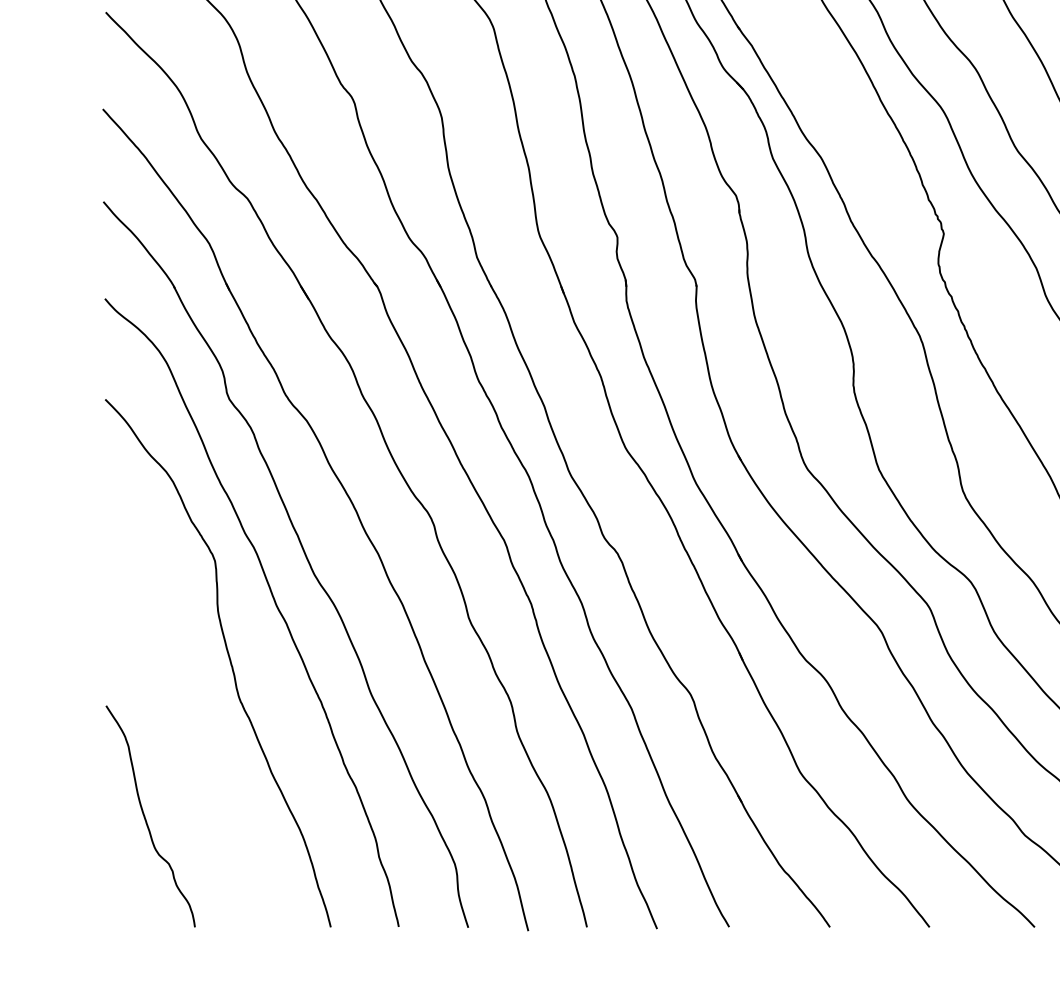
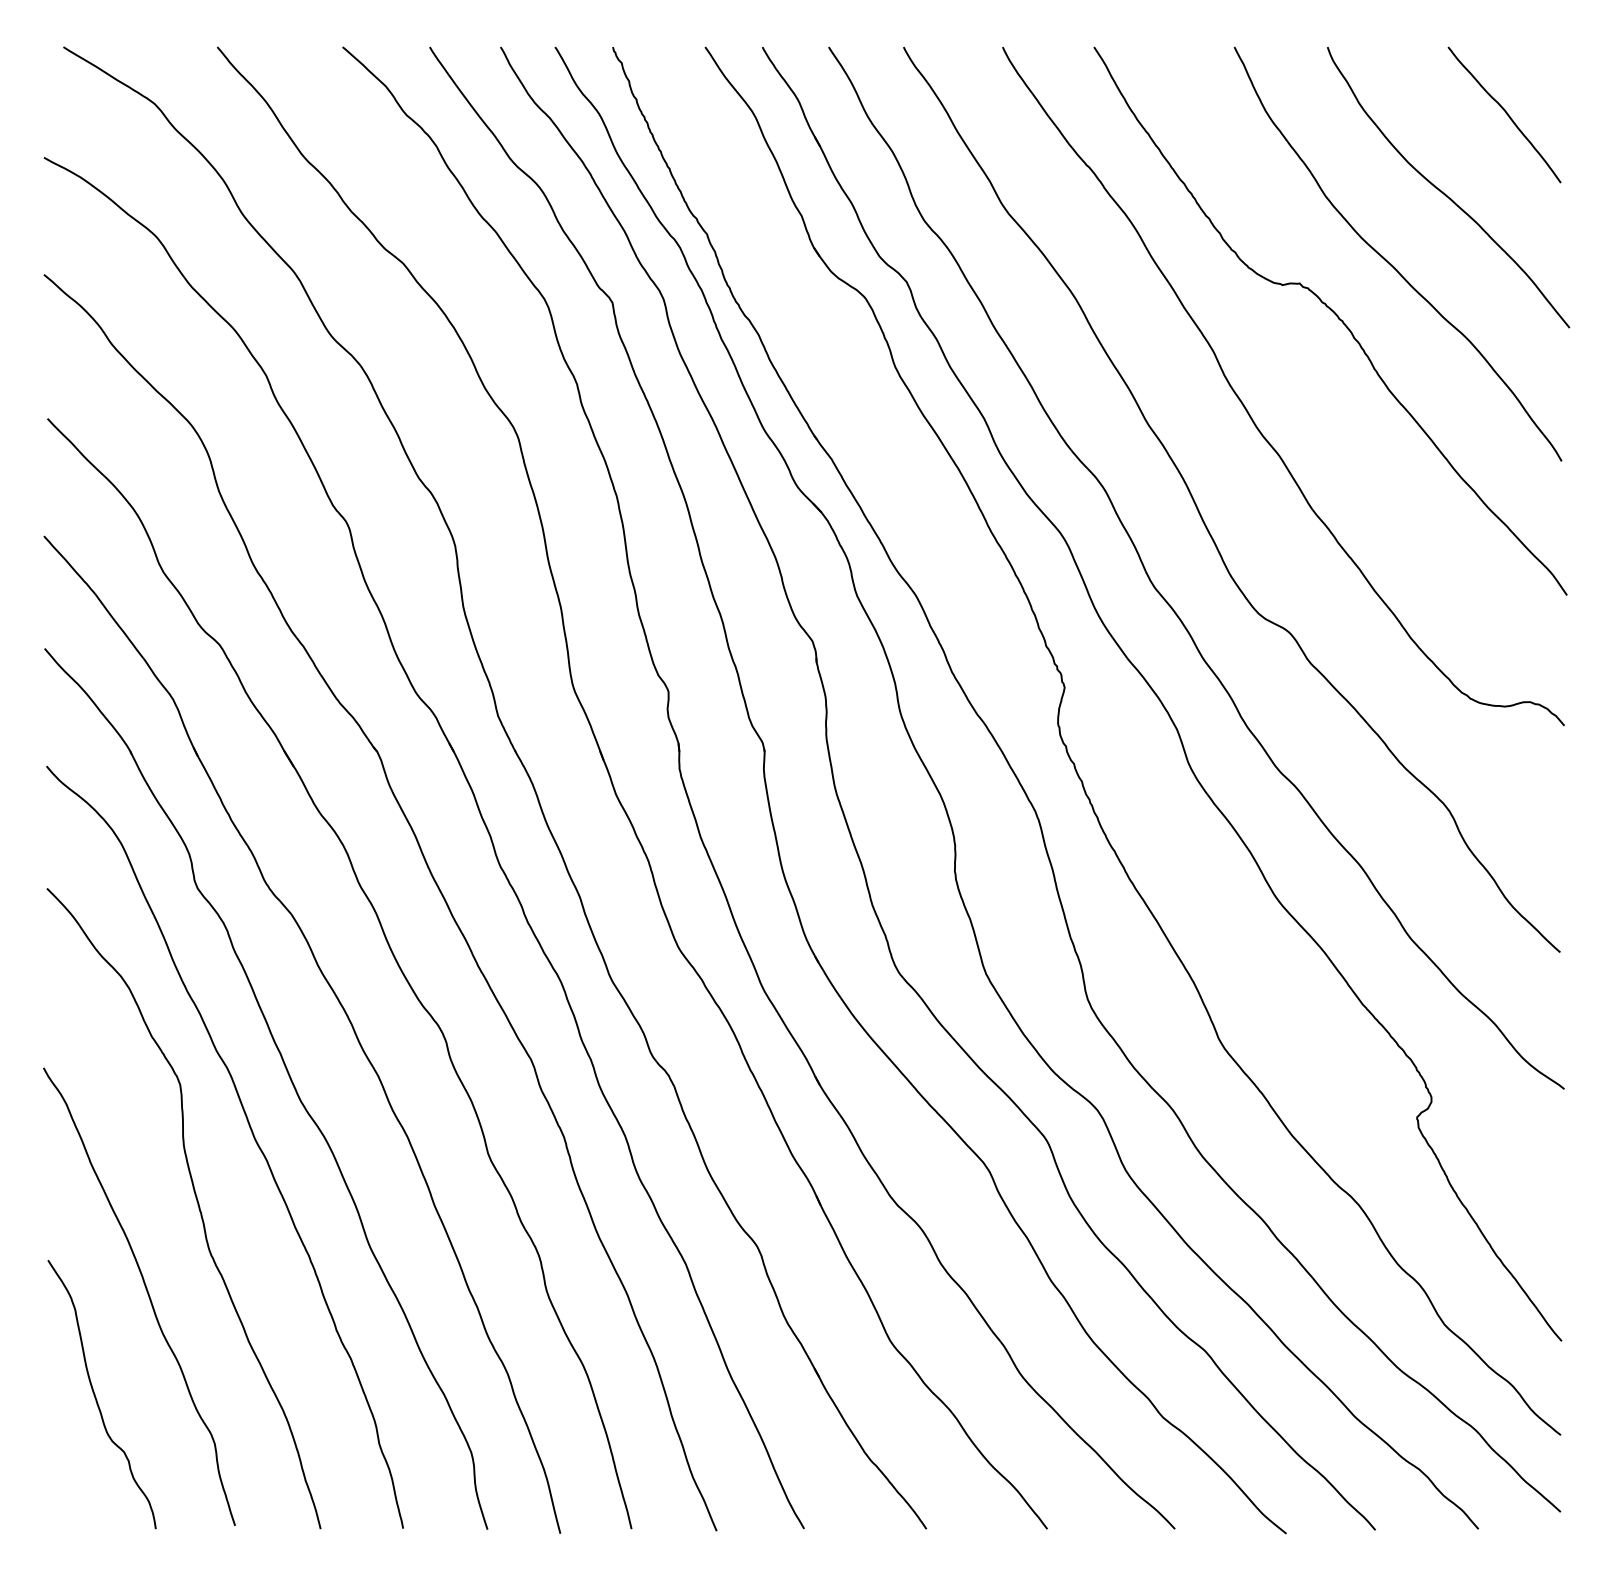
curve: (187, 732) -> (146, 1292), added

